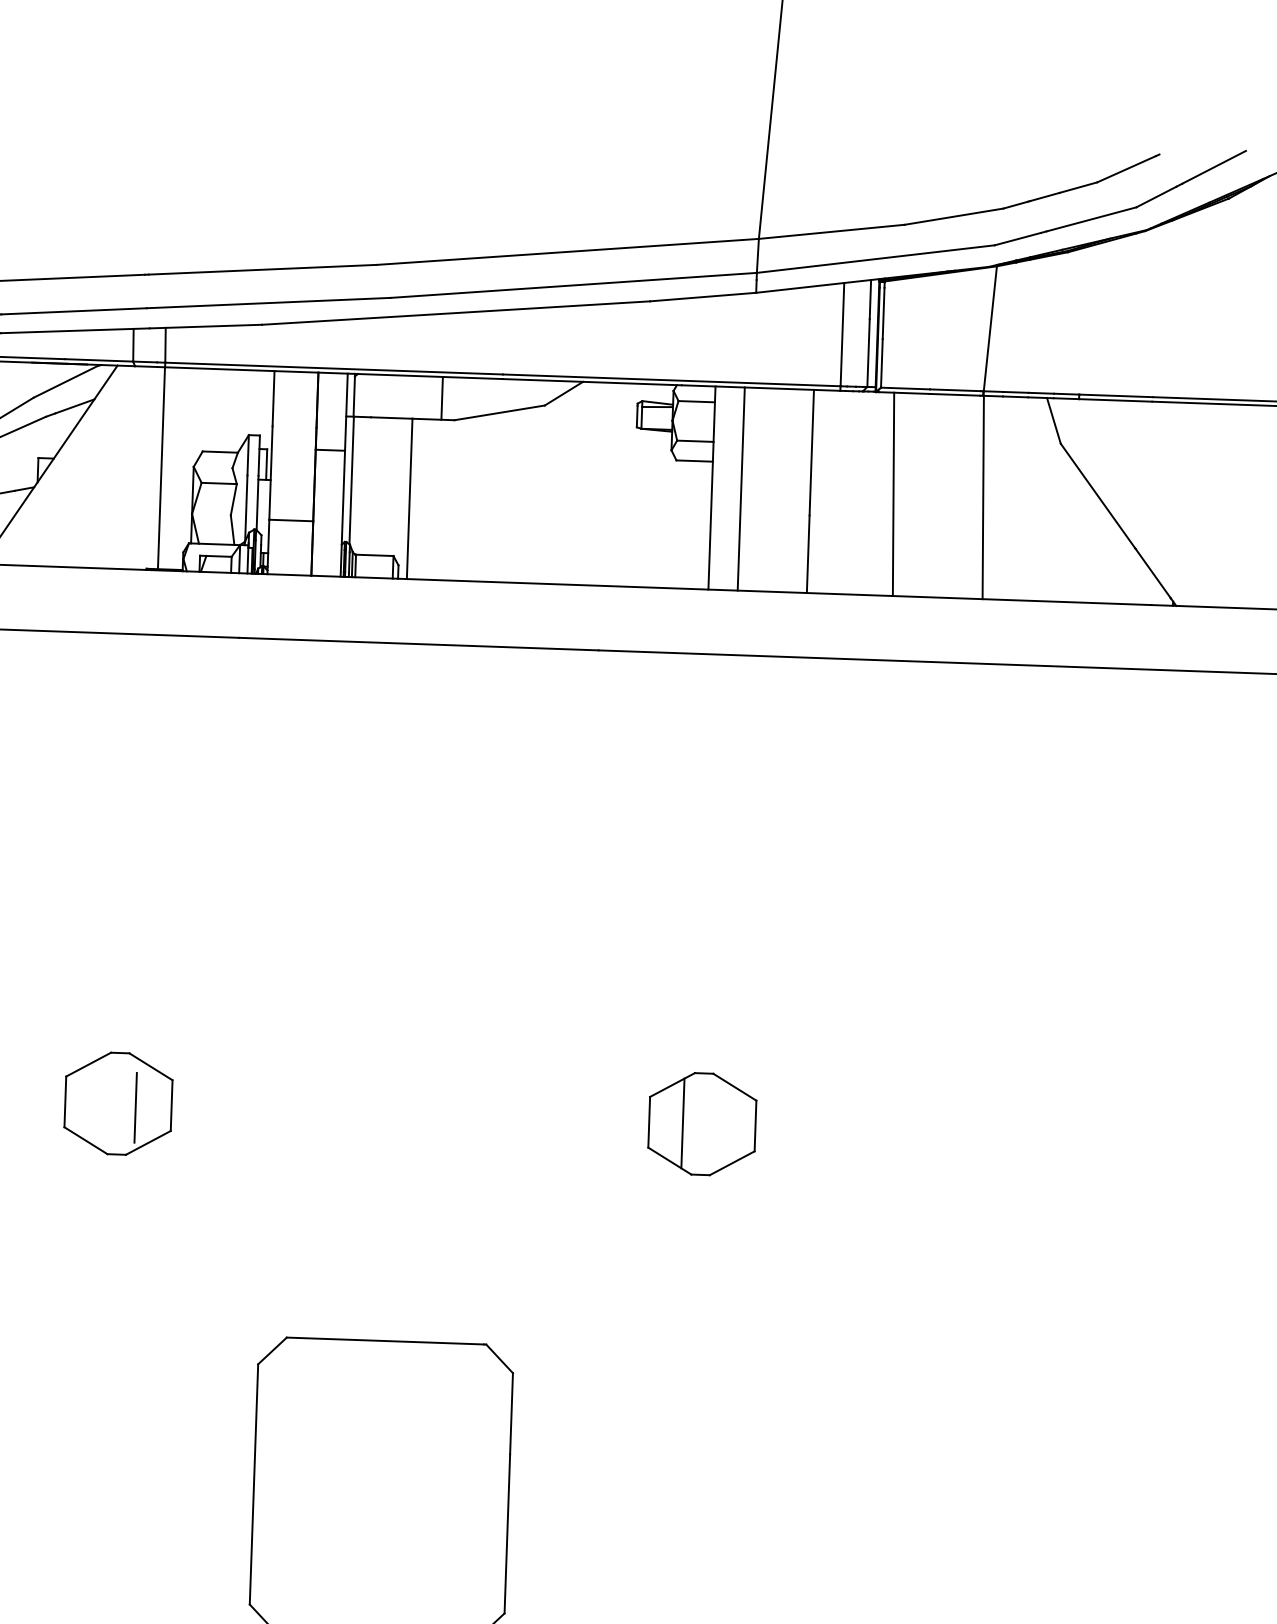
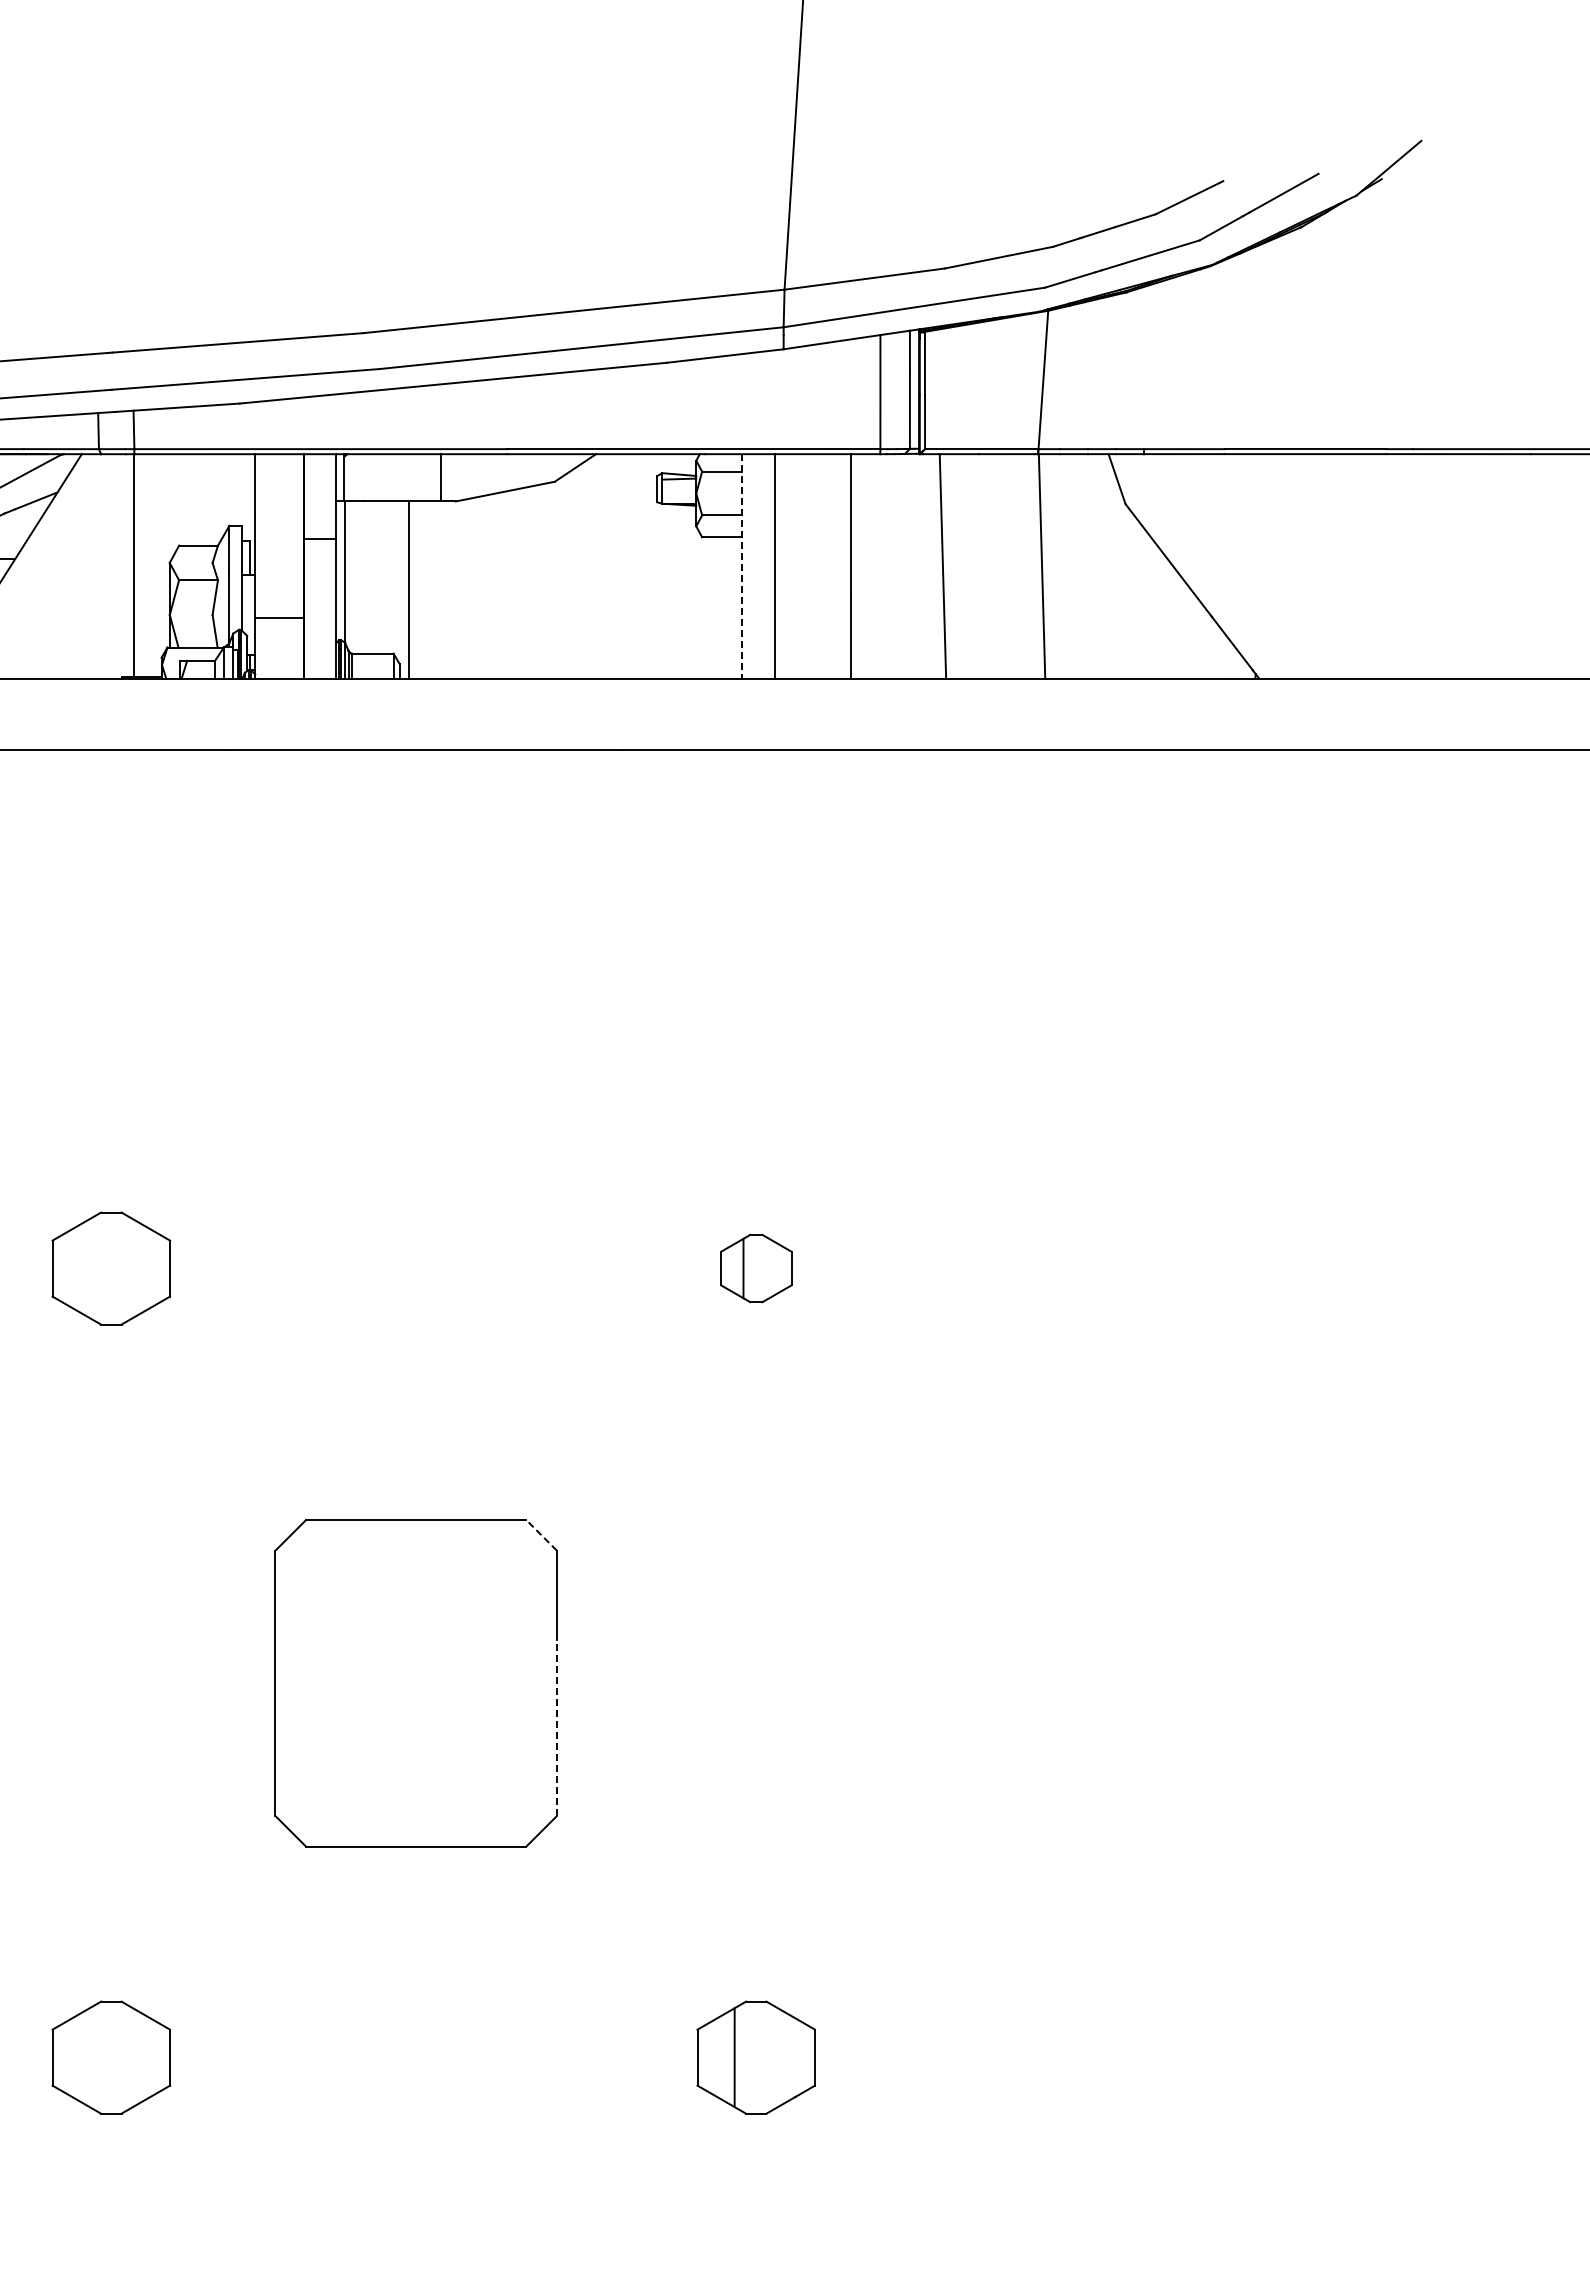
line: (712, 488) -> (742, 566), solid -> dashed
line: (135, 1107) -> (130, 1271), removed
part: (702, 1124) -> (756, 1268), size x0.6
line: (499, 1358) -> (541, 1535), solid -> dashed
line: (506, 1534) -> (556, 1728), solid -> dashed

